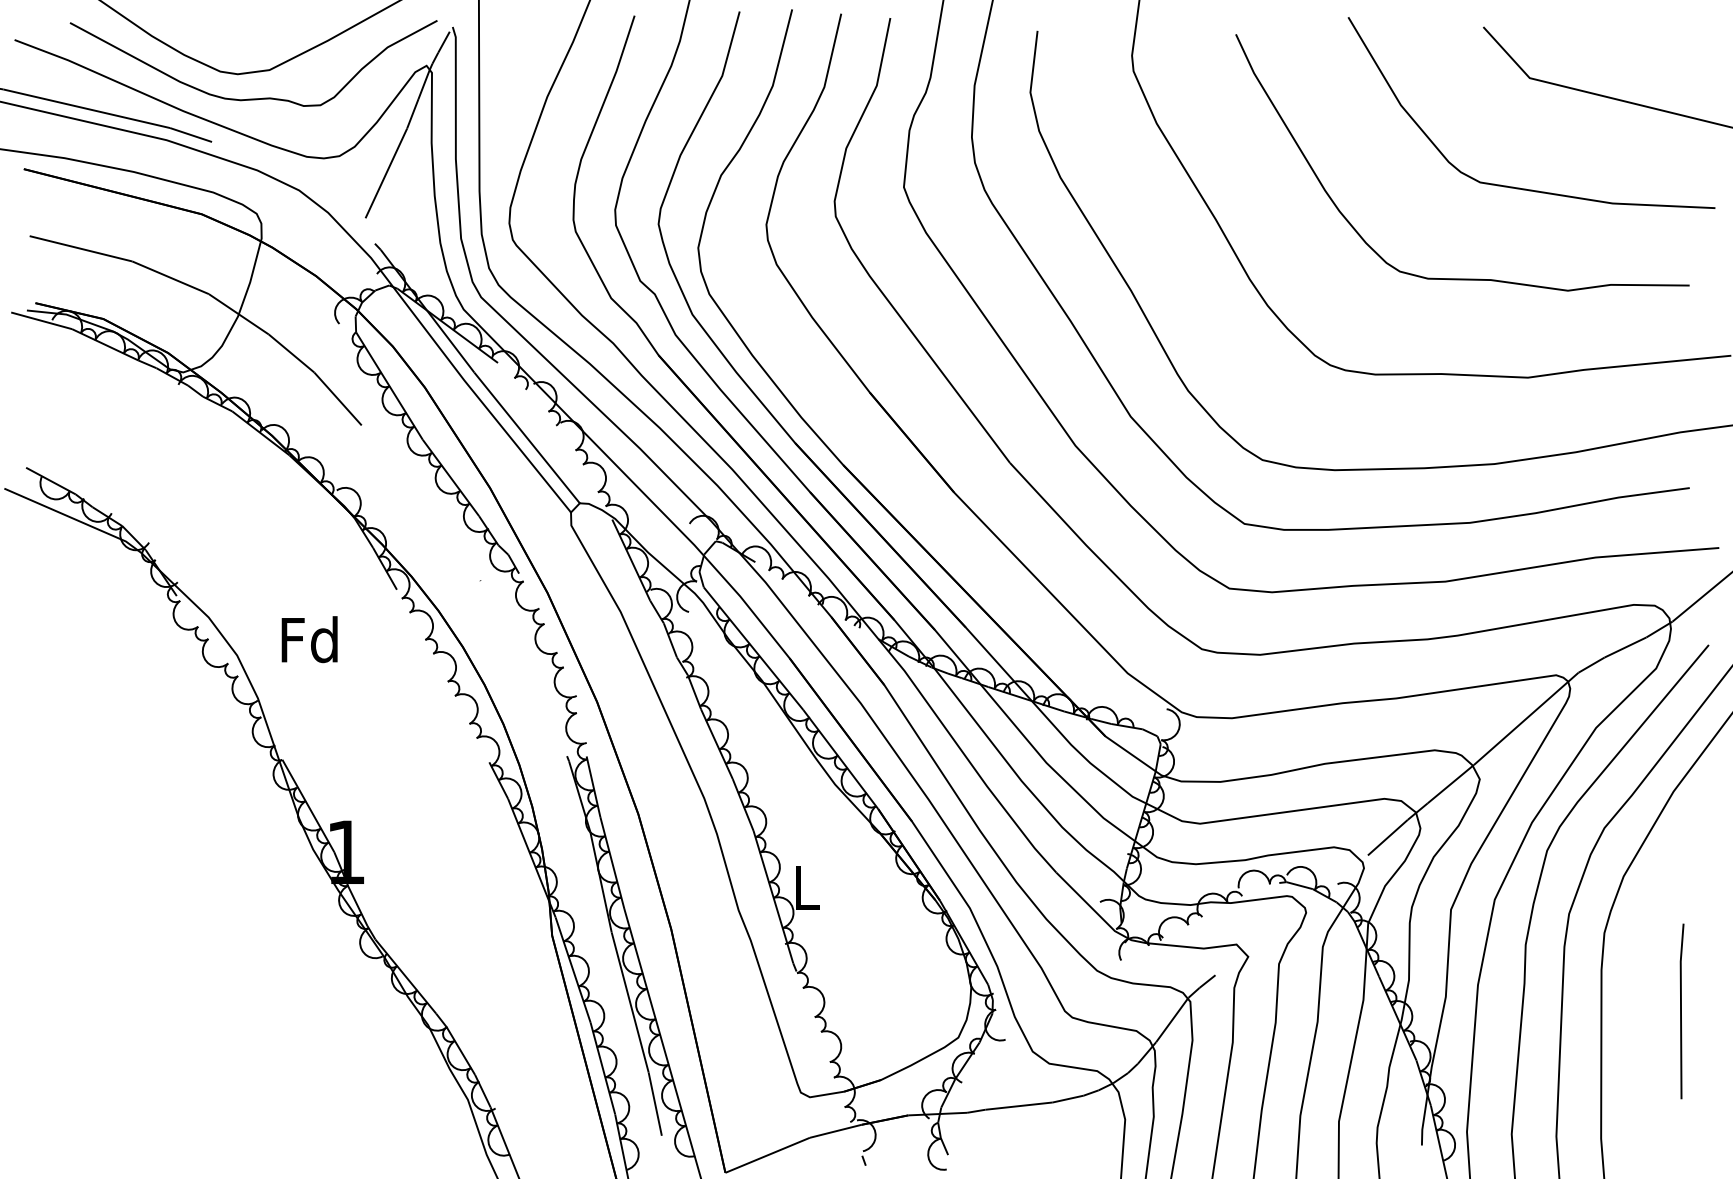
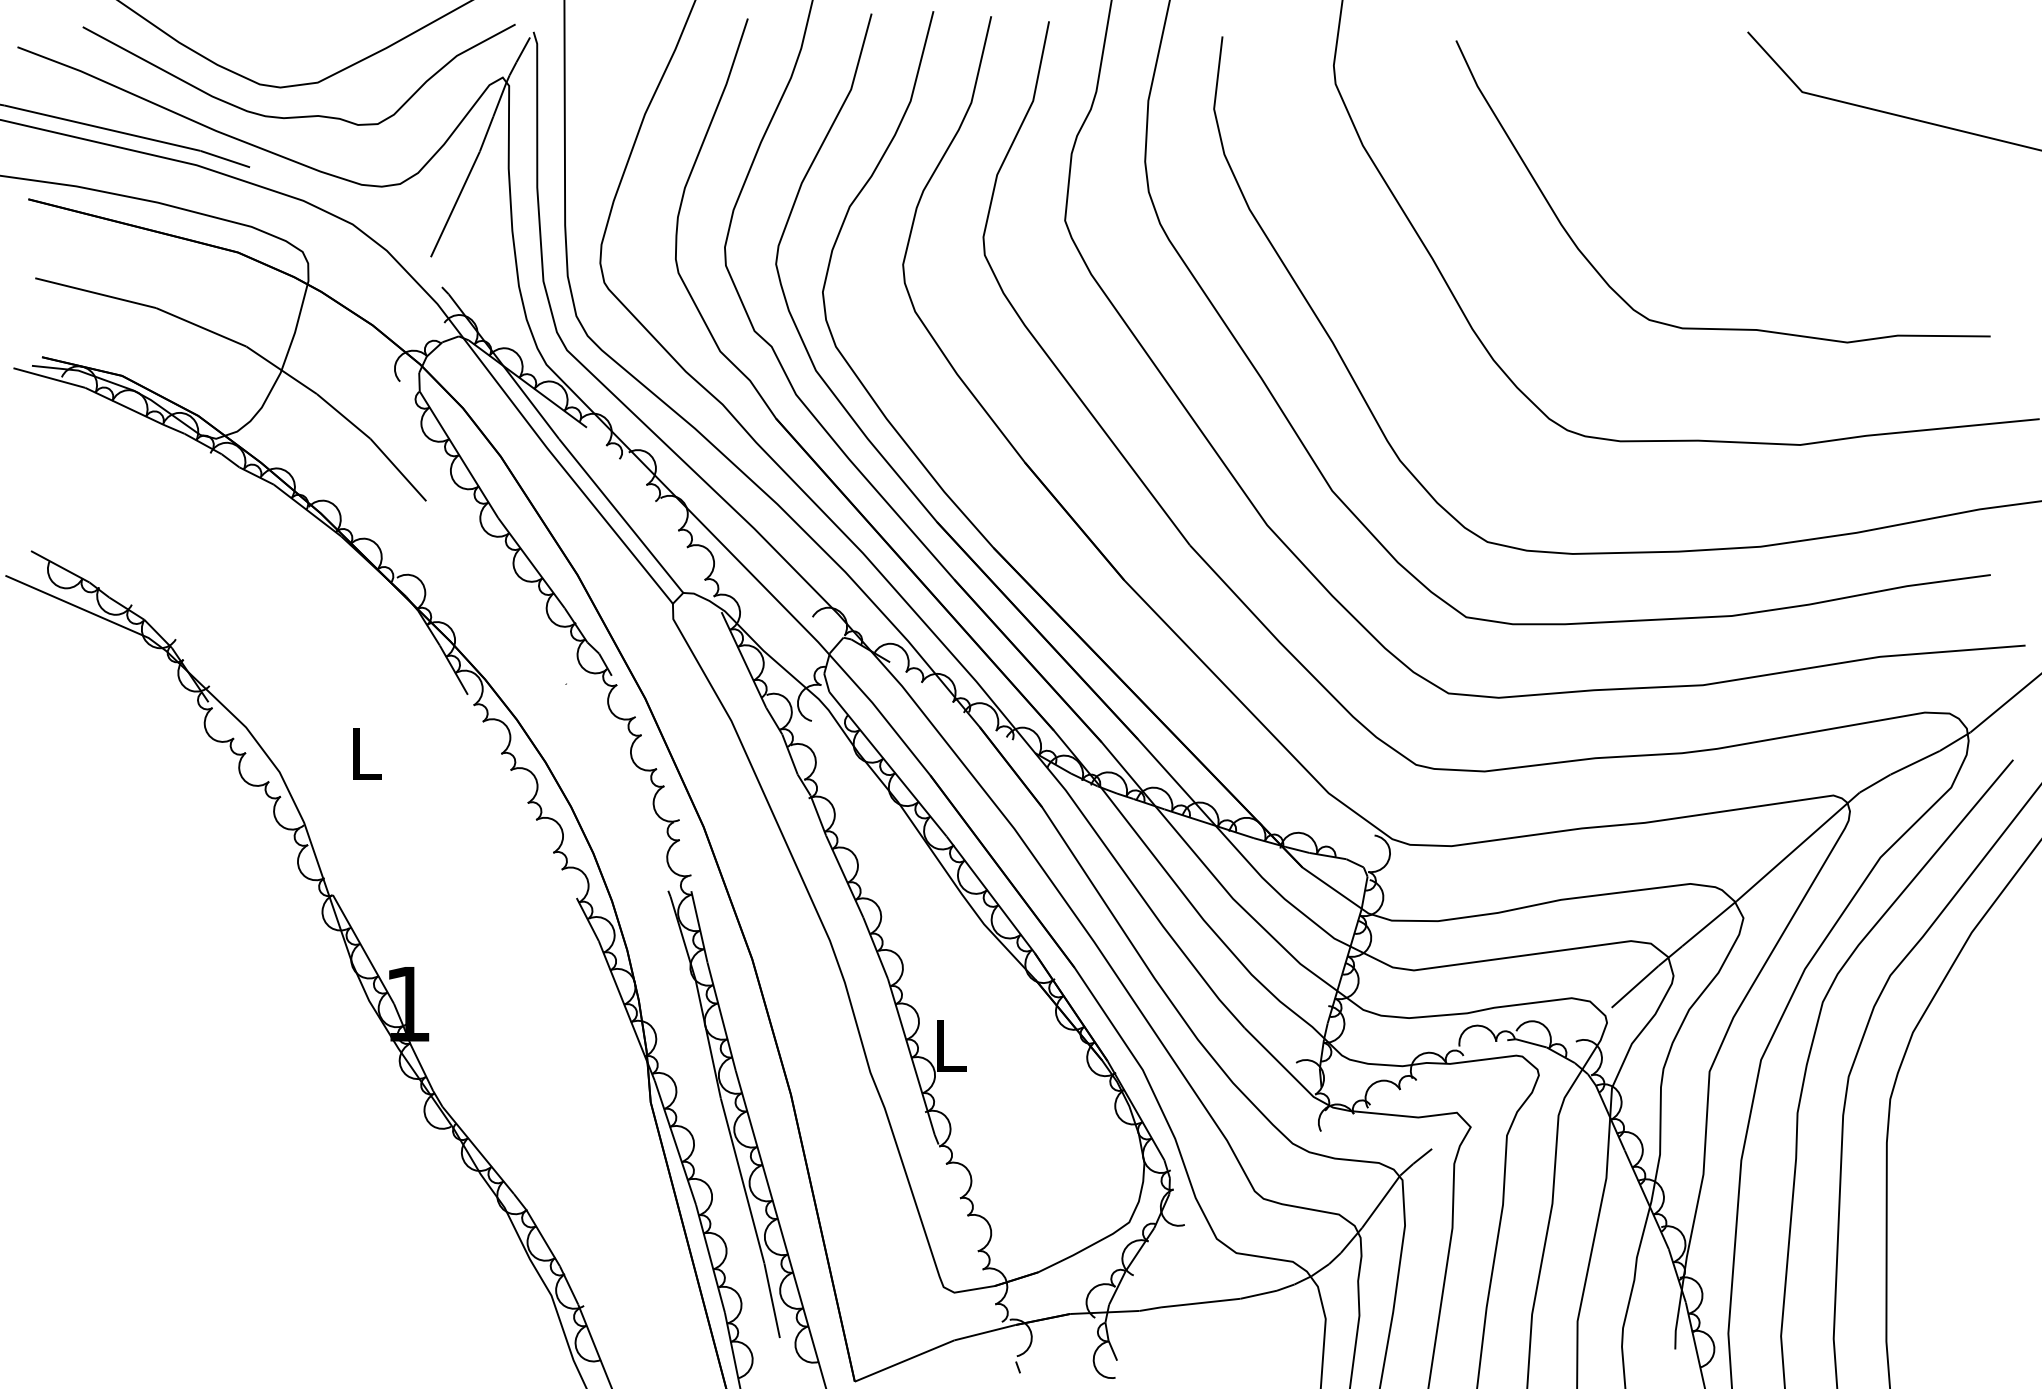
curve: (1521, 187) -> (1792, 221), removed
text: (309, 639) -> (364, 753), Fd -> L
line: (1681, 1011) -> (1981, 1191), removed

